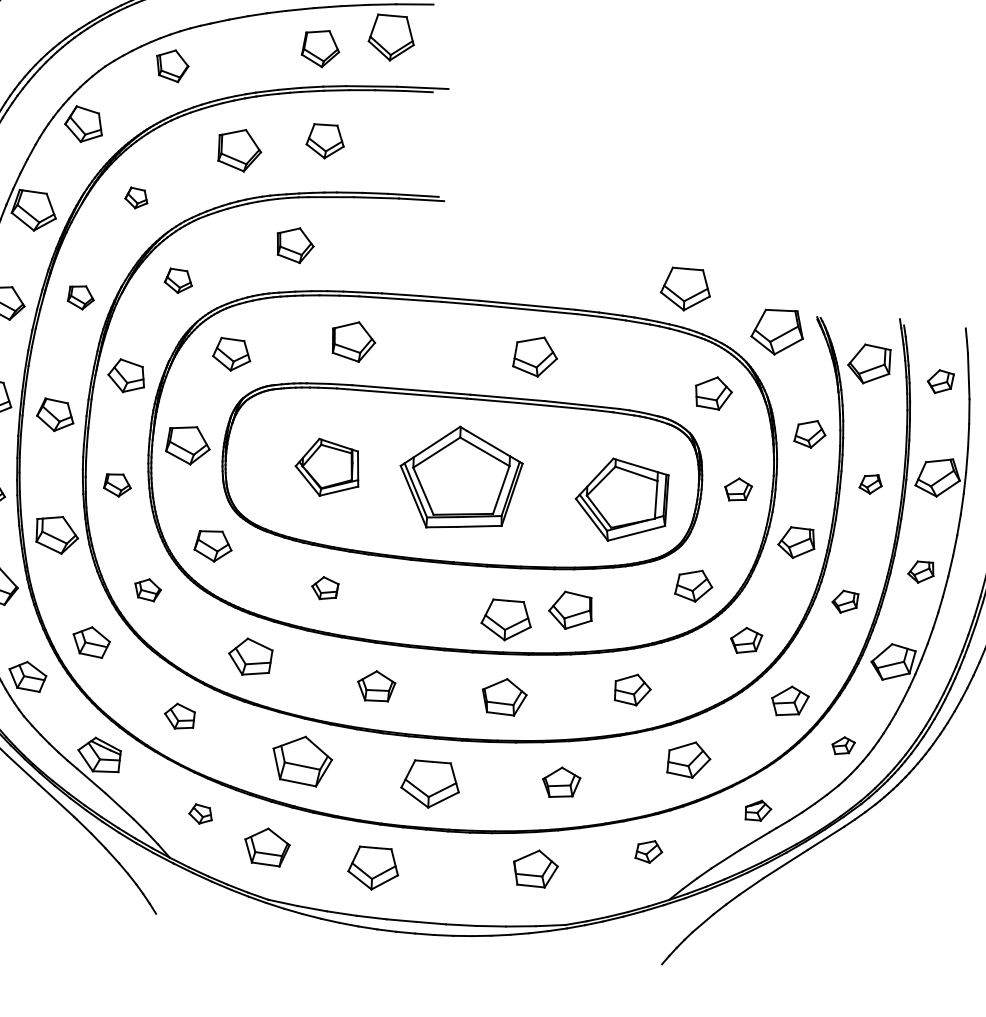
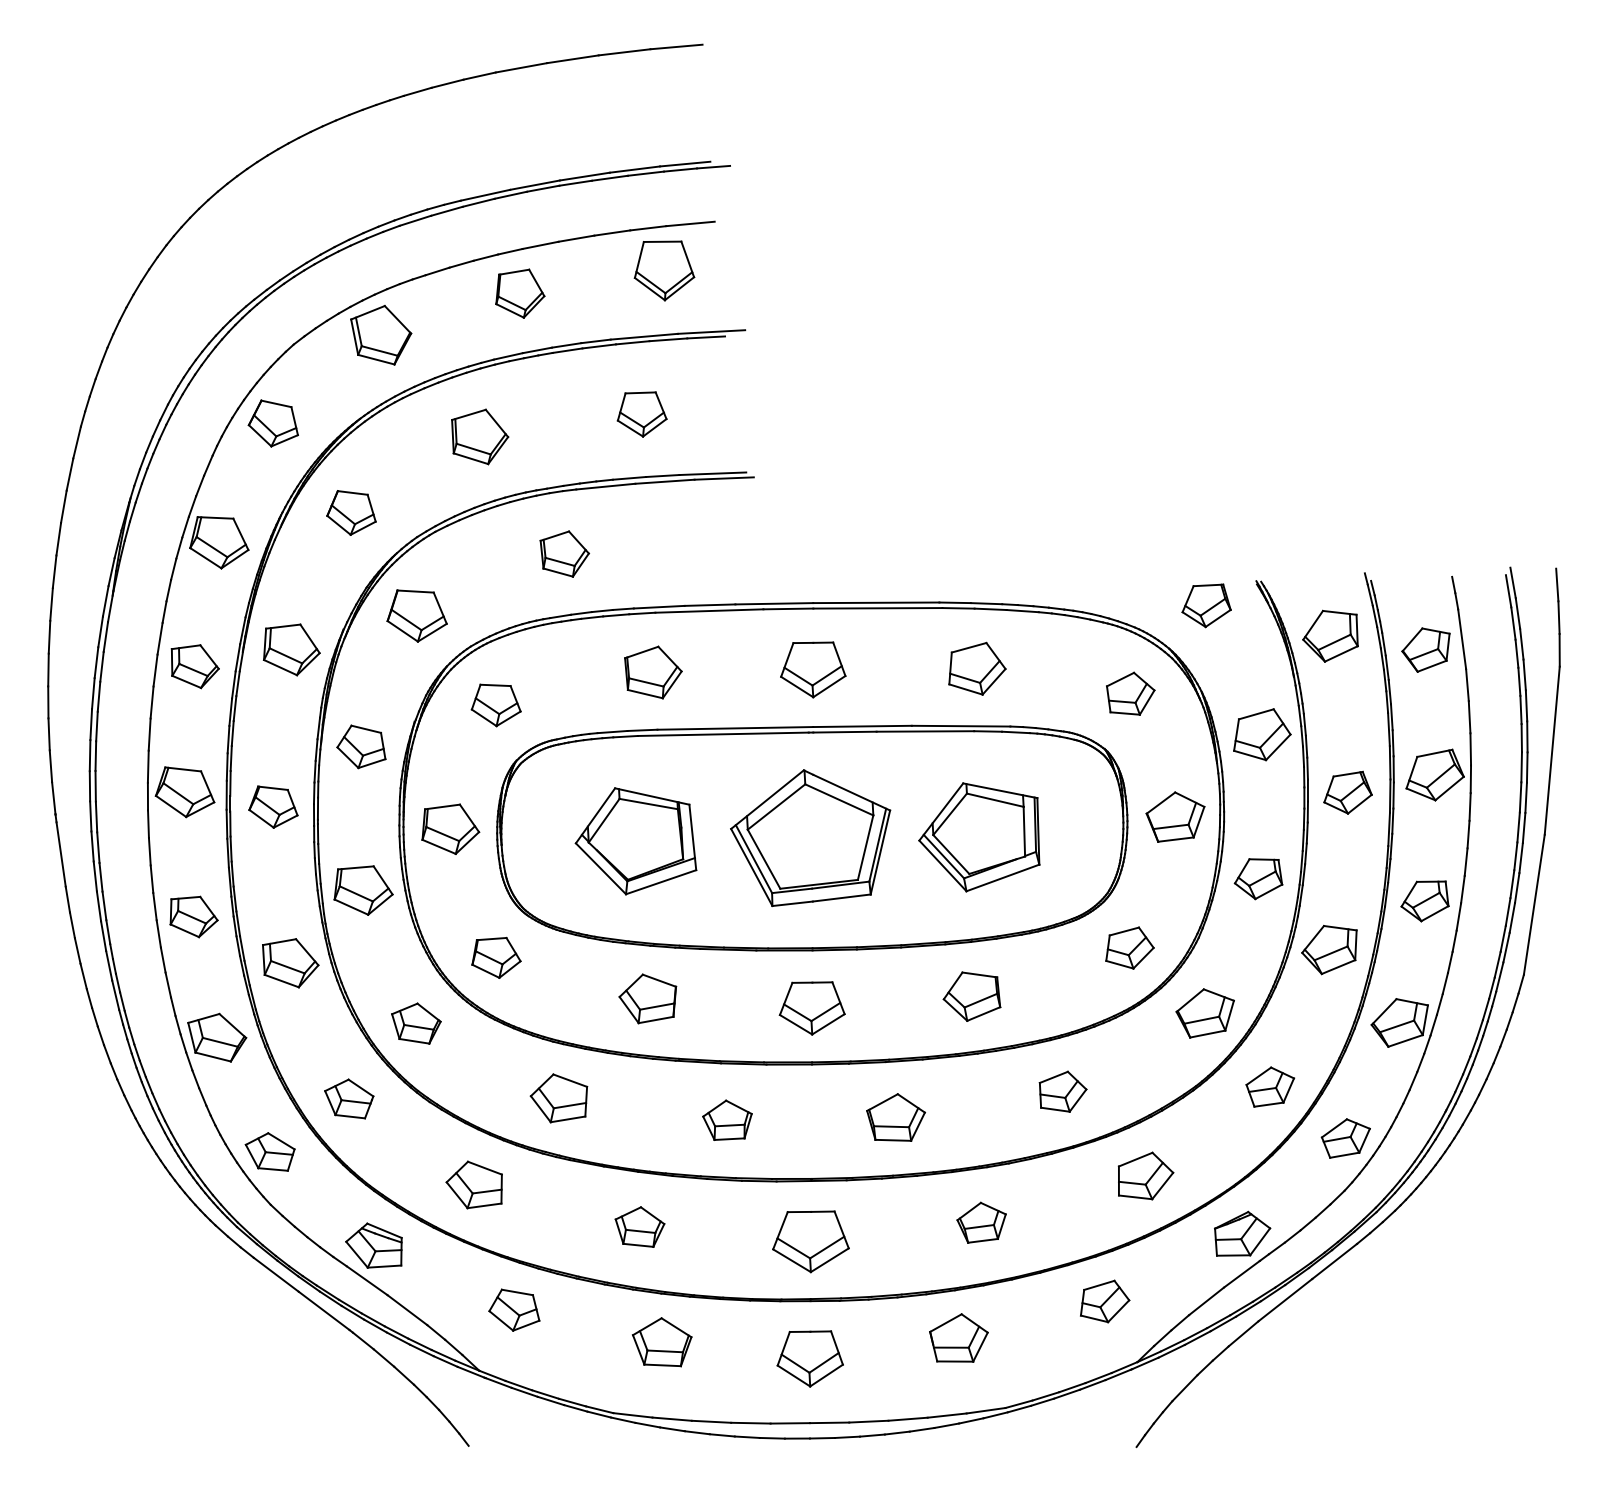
part: (321, 48) -> (520, 293), moved
part: (172, 66) -> (381, 335), size x1.43
part: (325, 141) -> (641, 414), moved
part: (136, 197) -> (351, 512), size x1.67
part: (178, 280) -> (416, 615), size x1.67
part: (686, 289) -> (813, 669), moved
part: (81, 297) -> (291, 649), size x1.67
part: (777, 331) -> (1206, 605), size x0.71
part: (535, 356) -> (977, 668), moved
part: (940, 381) -> (1425, 649), size x1.43
part: (810, 433) -> (1262, 734), size x1.43
part: (327, 468) -> (635, 841), size x1.43
part: (870, 484) -> (1347, 792), size x1.67
part: (117, 485) -> (363, 890), size x1.67
part: (738, 489) -> (1175, 816), size x1.67
part: (621, 500) -> (979, 837), moved
part: (920, 572) -> (1424, 901), size x1.43
part: (324, 588) -> (647, 998), size x1.67
part: (147, 589) -> (416, 1023), size x1.43
part: (845, 601) -> (1329, 949), size x1.67
part: (506, 620) -> (811, 1008), moved
part: (745, 640) -> (1204, 1013), size x1.43
part: (179, 716) -> (473, 1184), size x1.43
part: (843, 746) -> (1345, 1138), size x1.67
part: (301, 760) -> (639, 1226), size x0.62
part: (758, 810) -> (1242, 1233), size x1.67
part: (200, 813) -> (514, 1309), size x1.67
part: (266, 847) -> (661, 1342), moved
part: (649, 851) -> (1105, 1301), size x1.43
part: (373, 868) -> (809, 1358), moved

